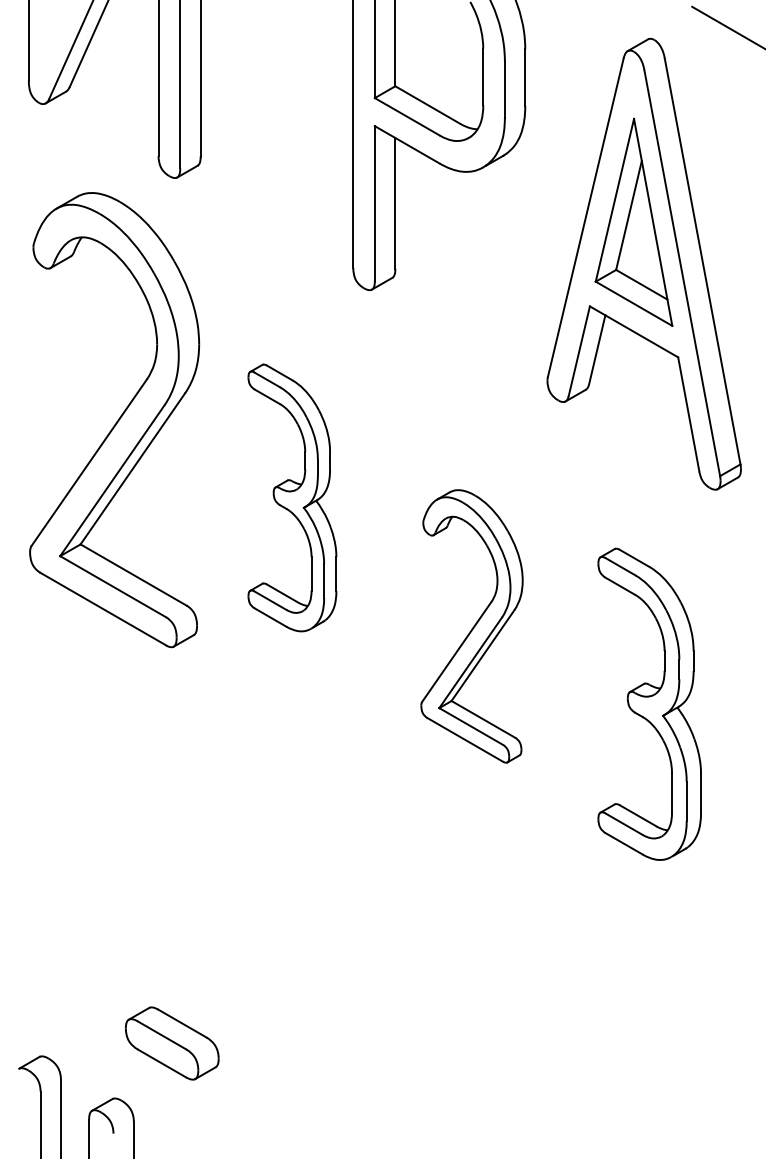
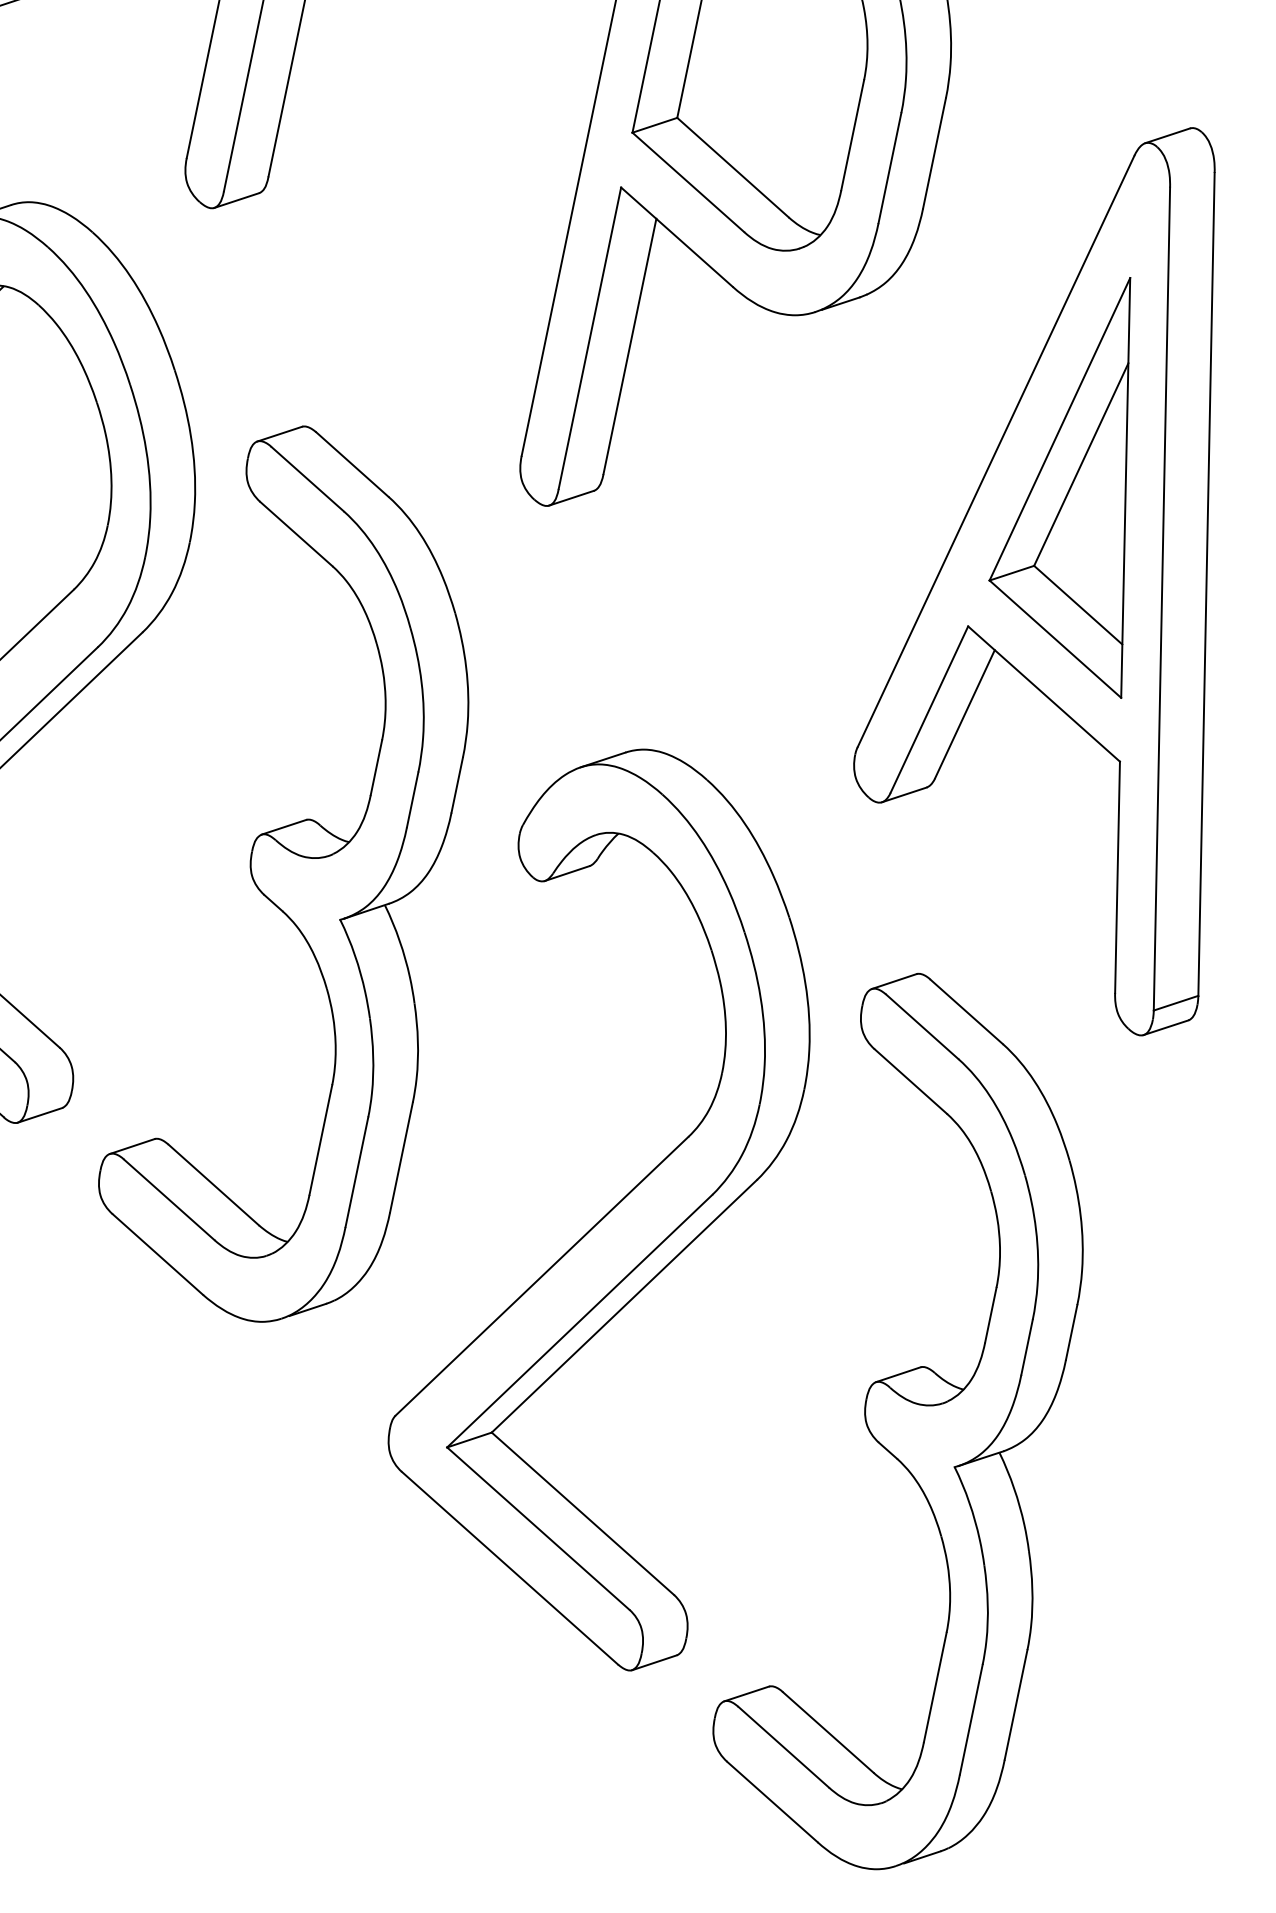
part: (292, 497) -> (310, 879), size x1.67
part: (471, 626) -> (607, 1203), size x1.67
part: (649, 704) -> (923, 1427), size x1.43

